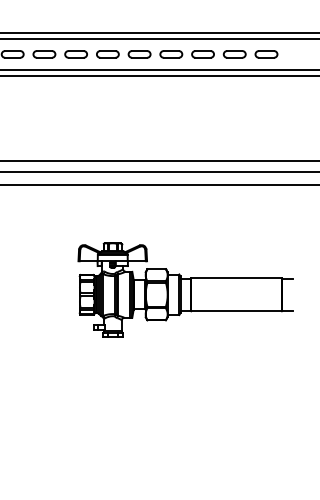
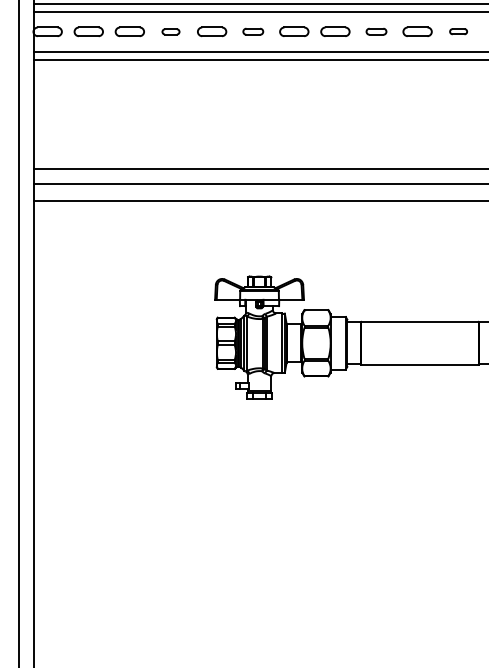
part: (44, 54) -> (170, 31), size x0.6
part: (108, 54) -> (253, 31), size x0.7
part: (203, 54) -> (376, 31), size x0.7
part: (266, 54) -> (458, 31), size x0.6

